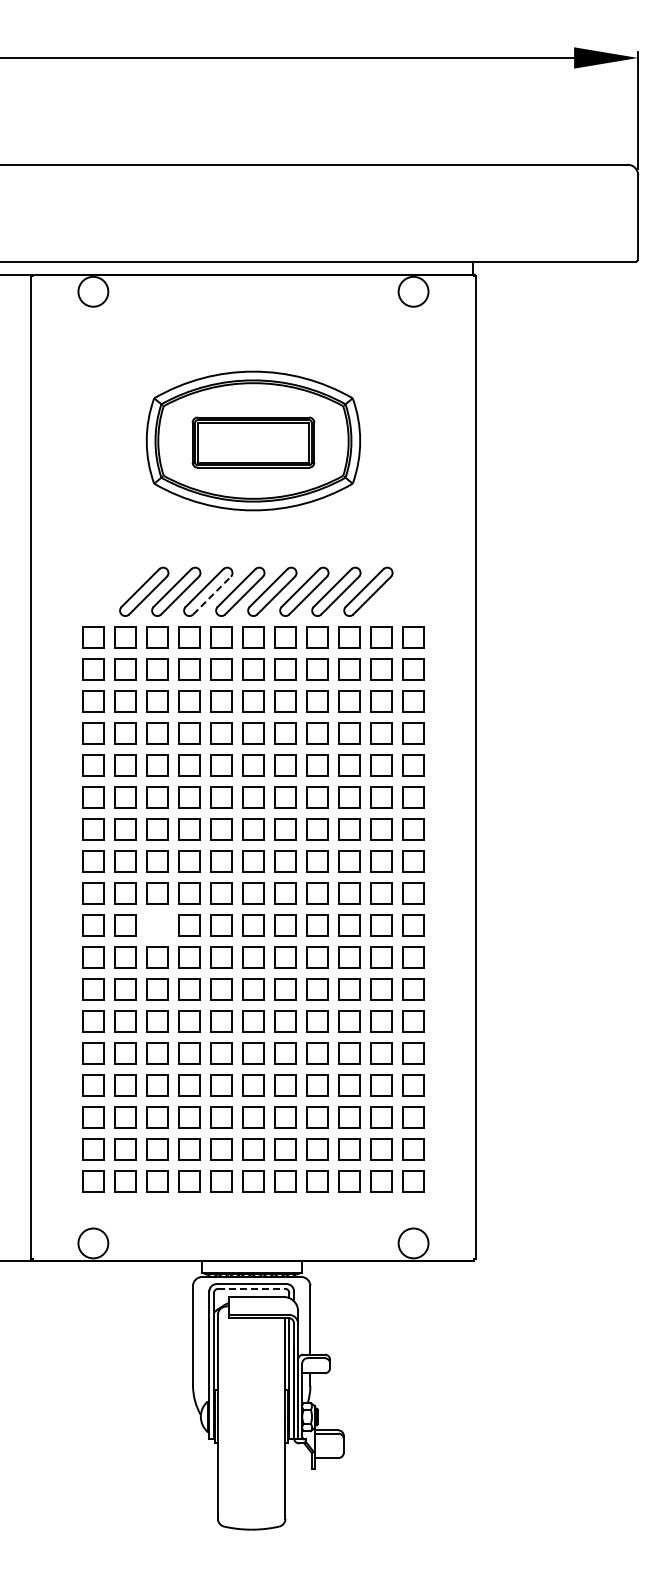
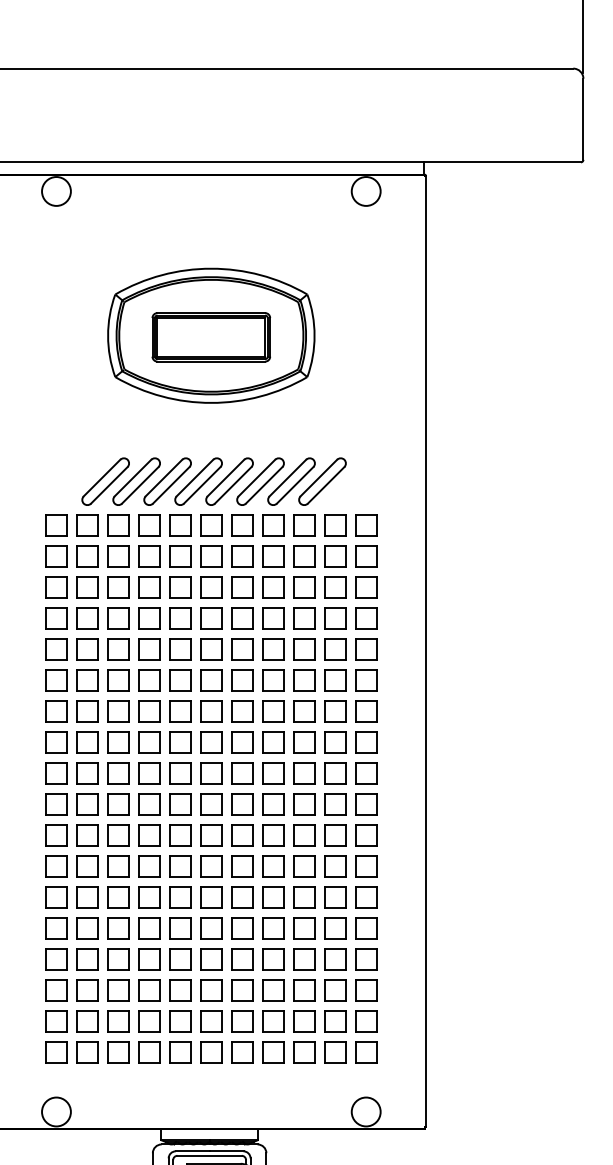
line: (212, 595) -> (171, 485), dashed -> solid
part: (157, 925) -> (118, 804), added
line: (252, 1288) -> (210, 1155), dashed -> solid

